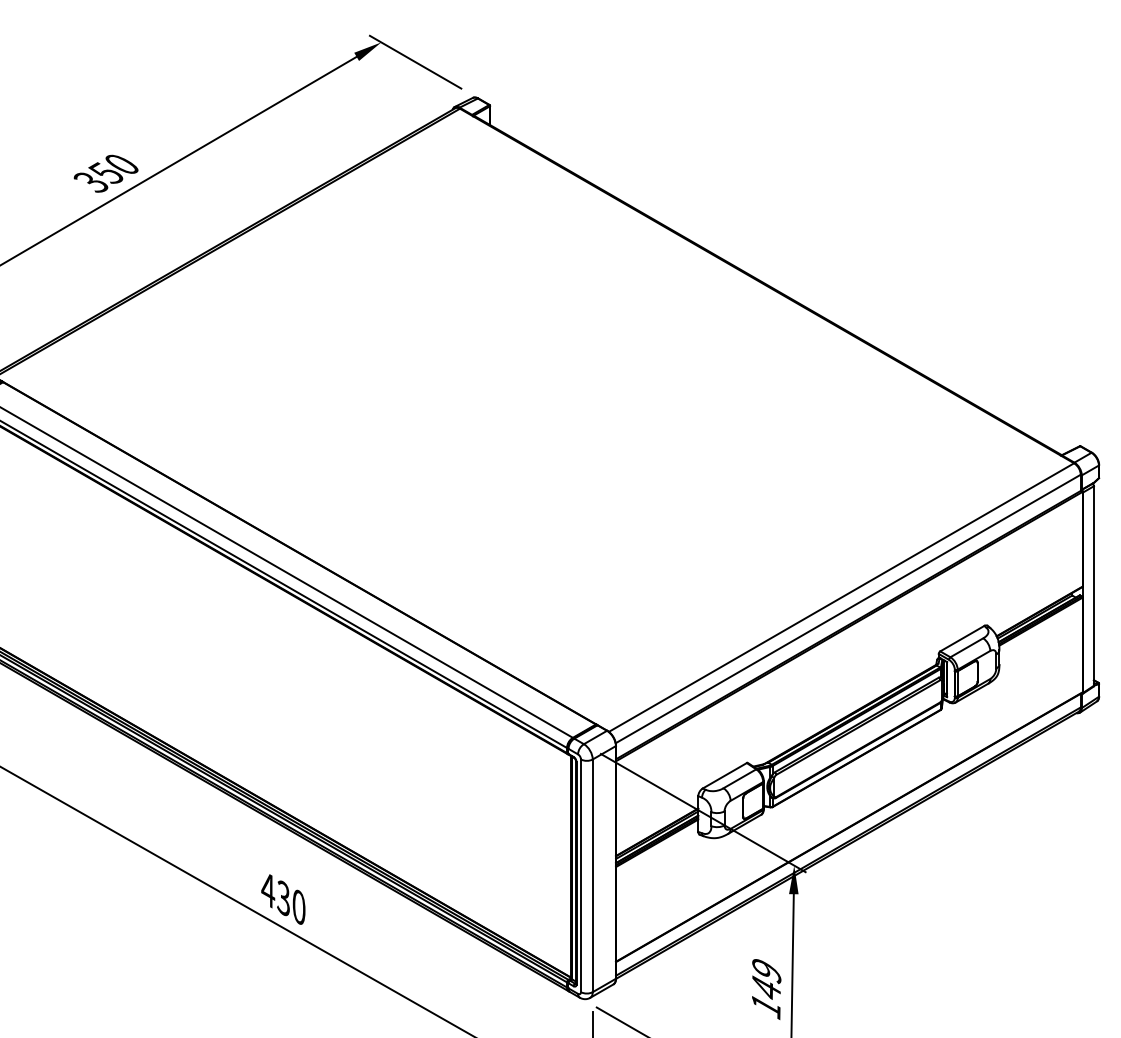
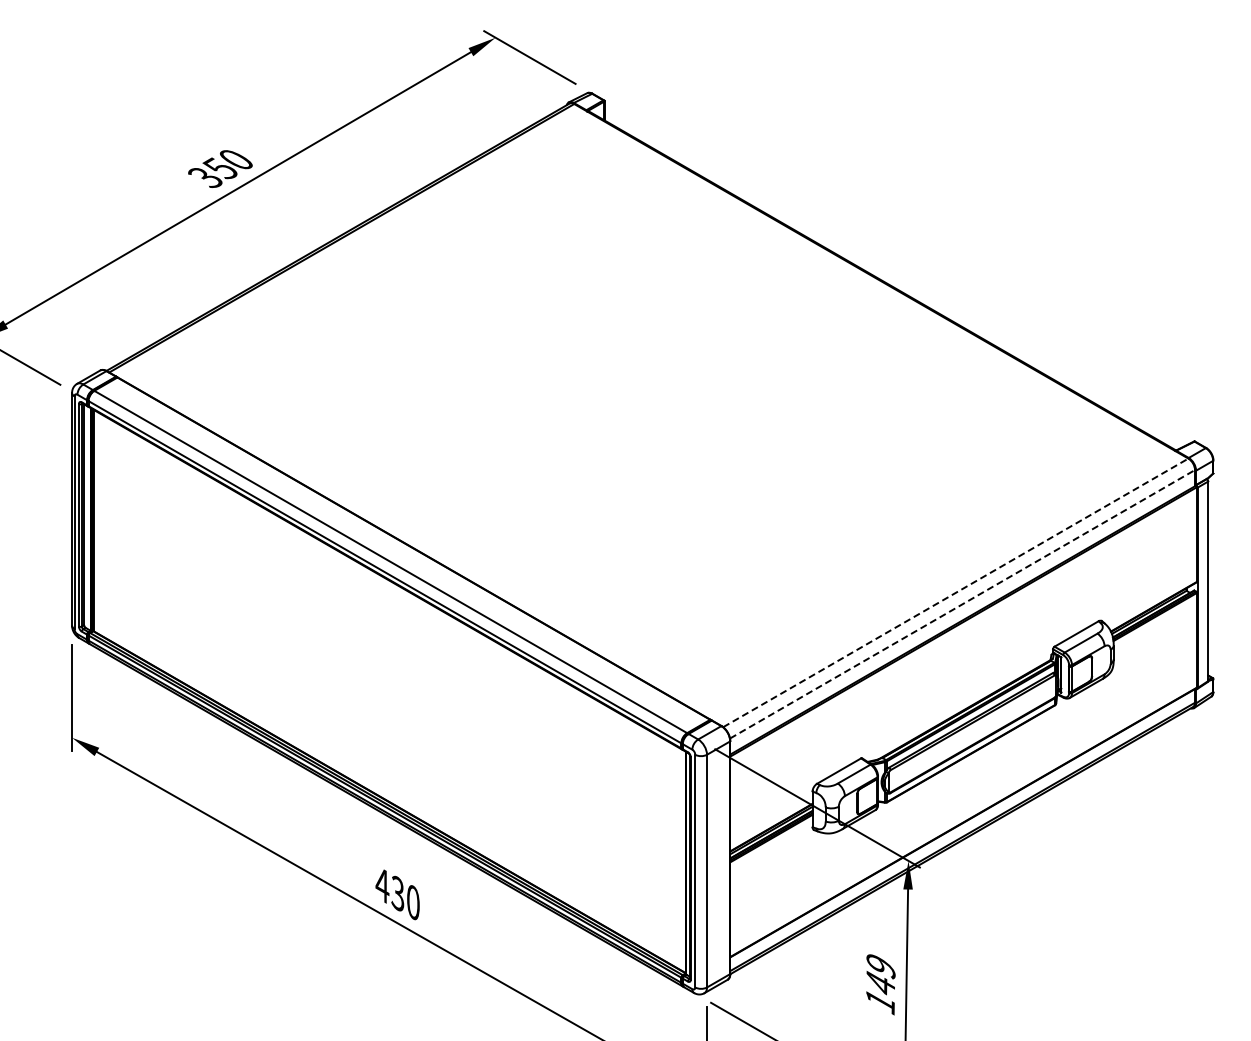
line: (841, 597) -> (955, 592), solid -> dashed
line: (848, 609) -> (962, 604), solid -> dashed

